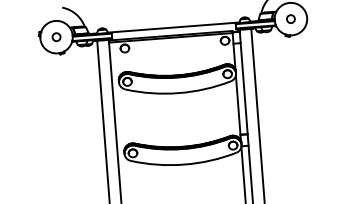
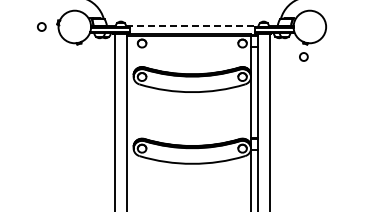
circle: (290, 18) -> (303, 56), moved
line: (173, 27) -> (192, 26), solid -> dashed
circle: (56, 36) -> (41, 26), moved

